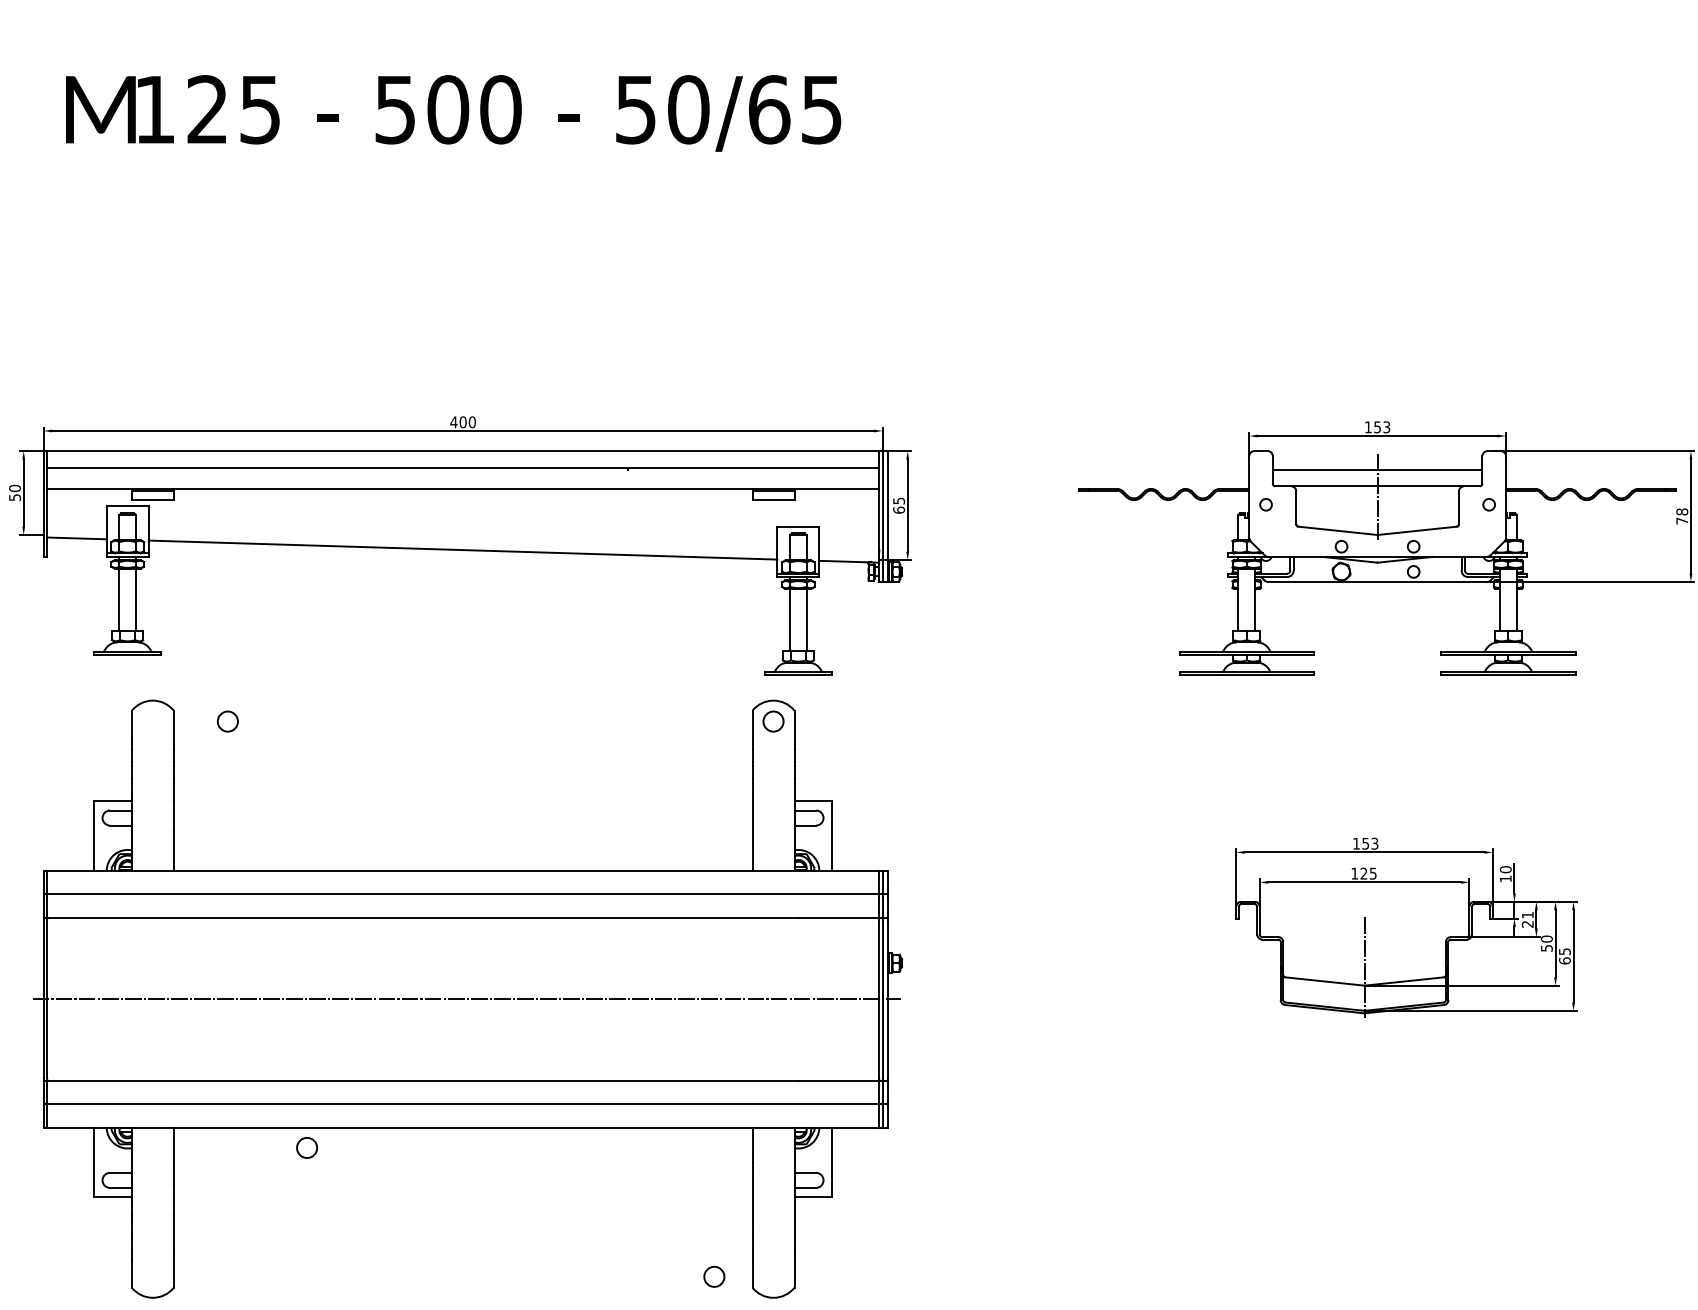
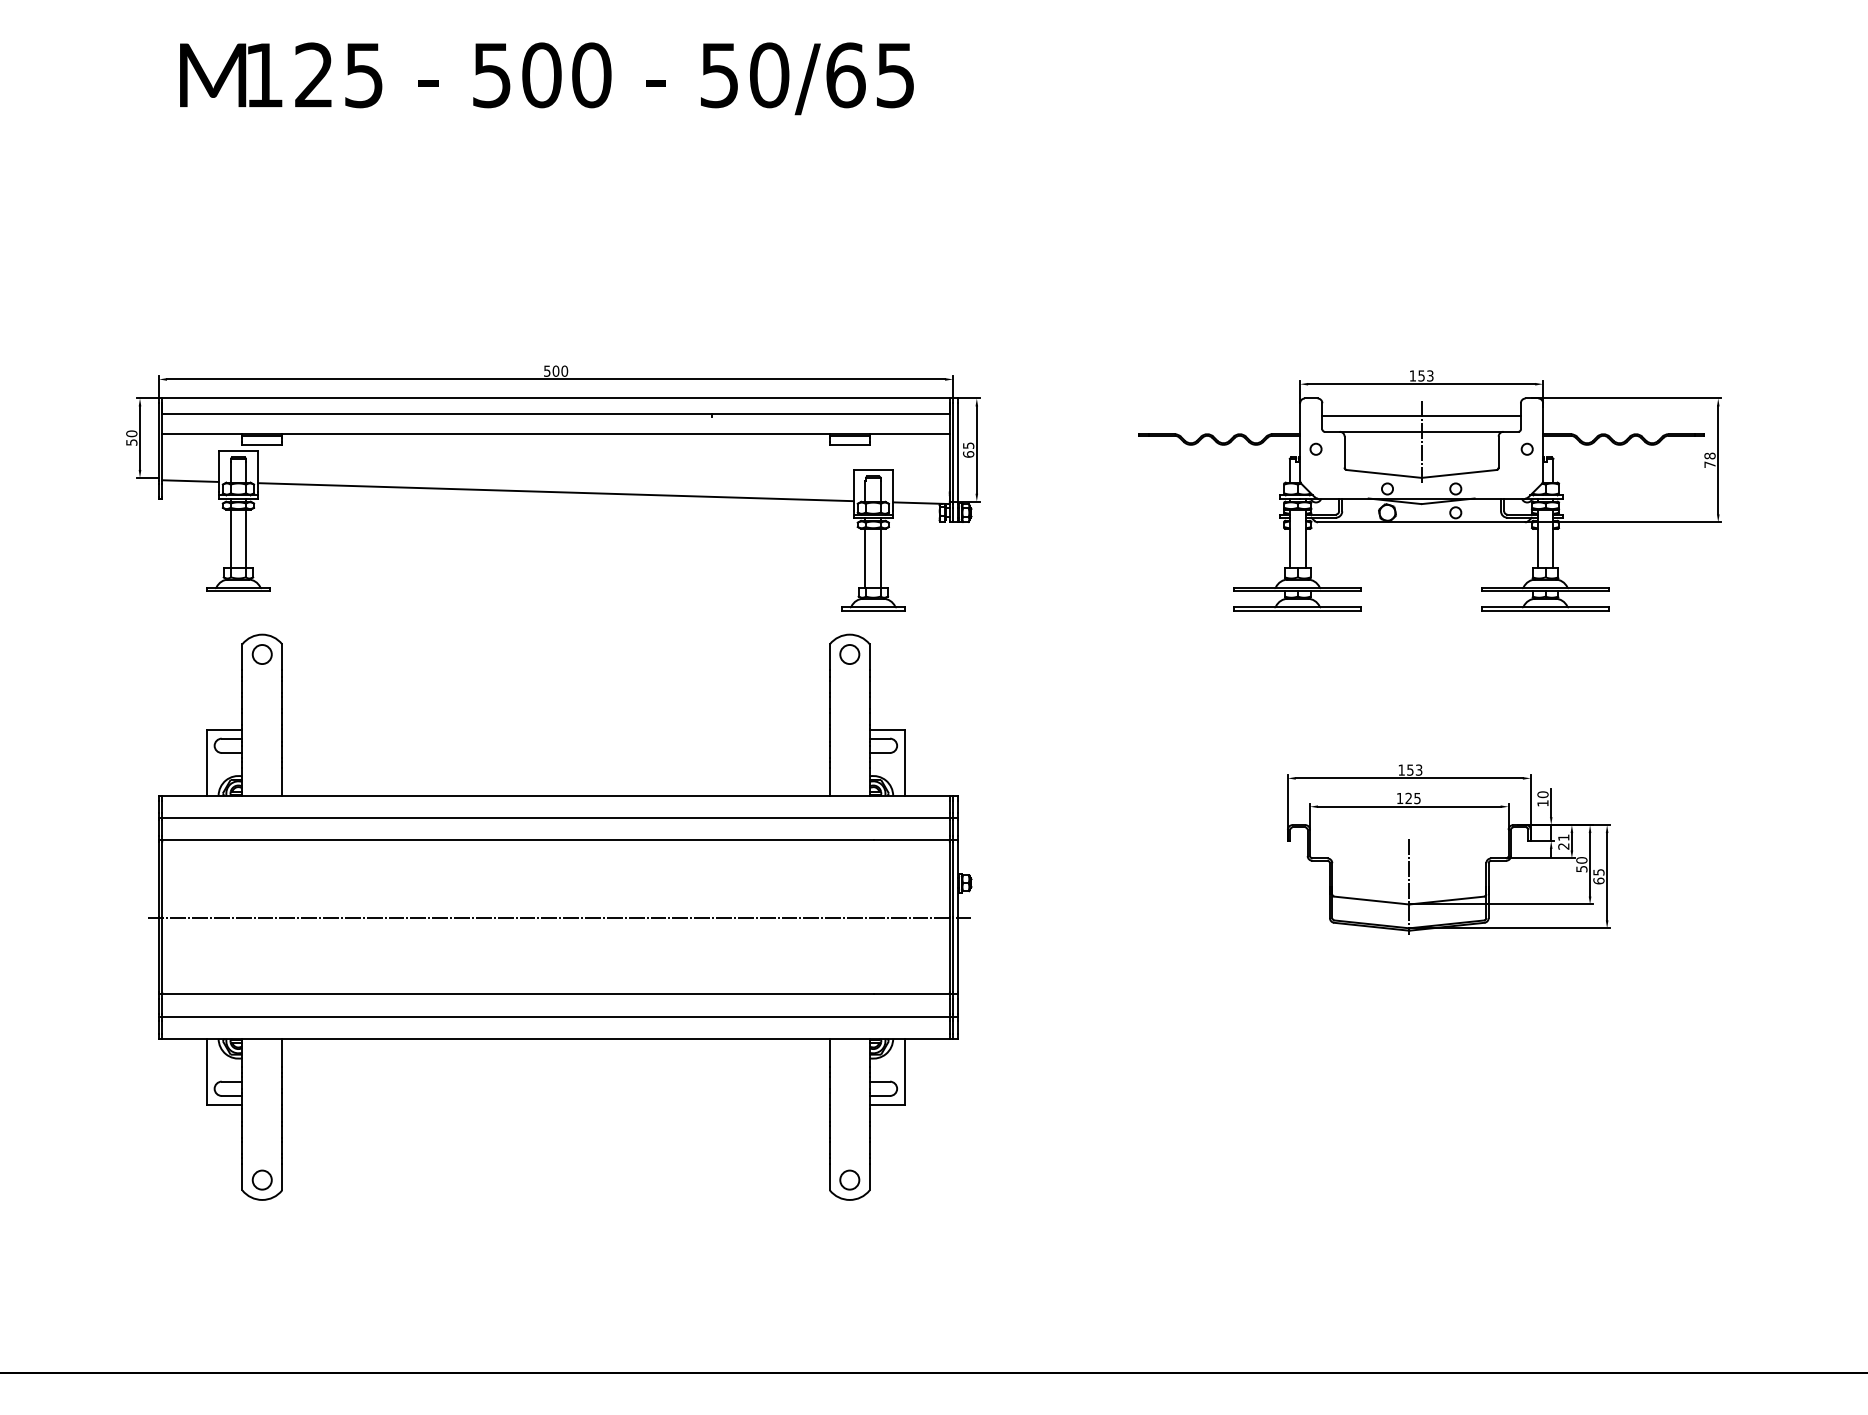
text: (453, 421) -> (546, 370), 400 -> 500
circle: (227, 721) -> (261, 654), moved
circle: (306, 1147) -> (261, 1179), moved
circle: (714, 1276) -> (849, 1179), moved

